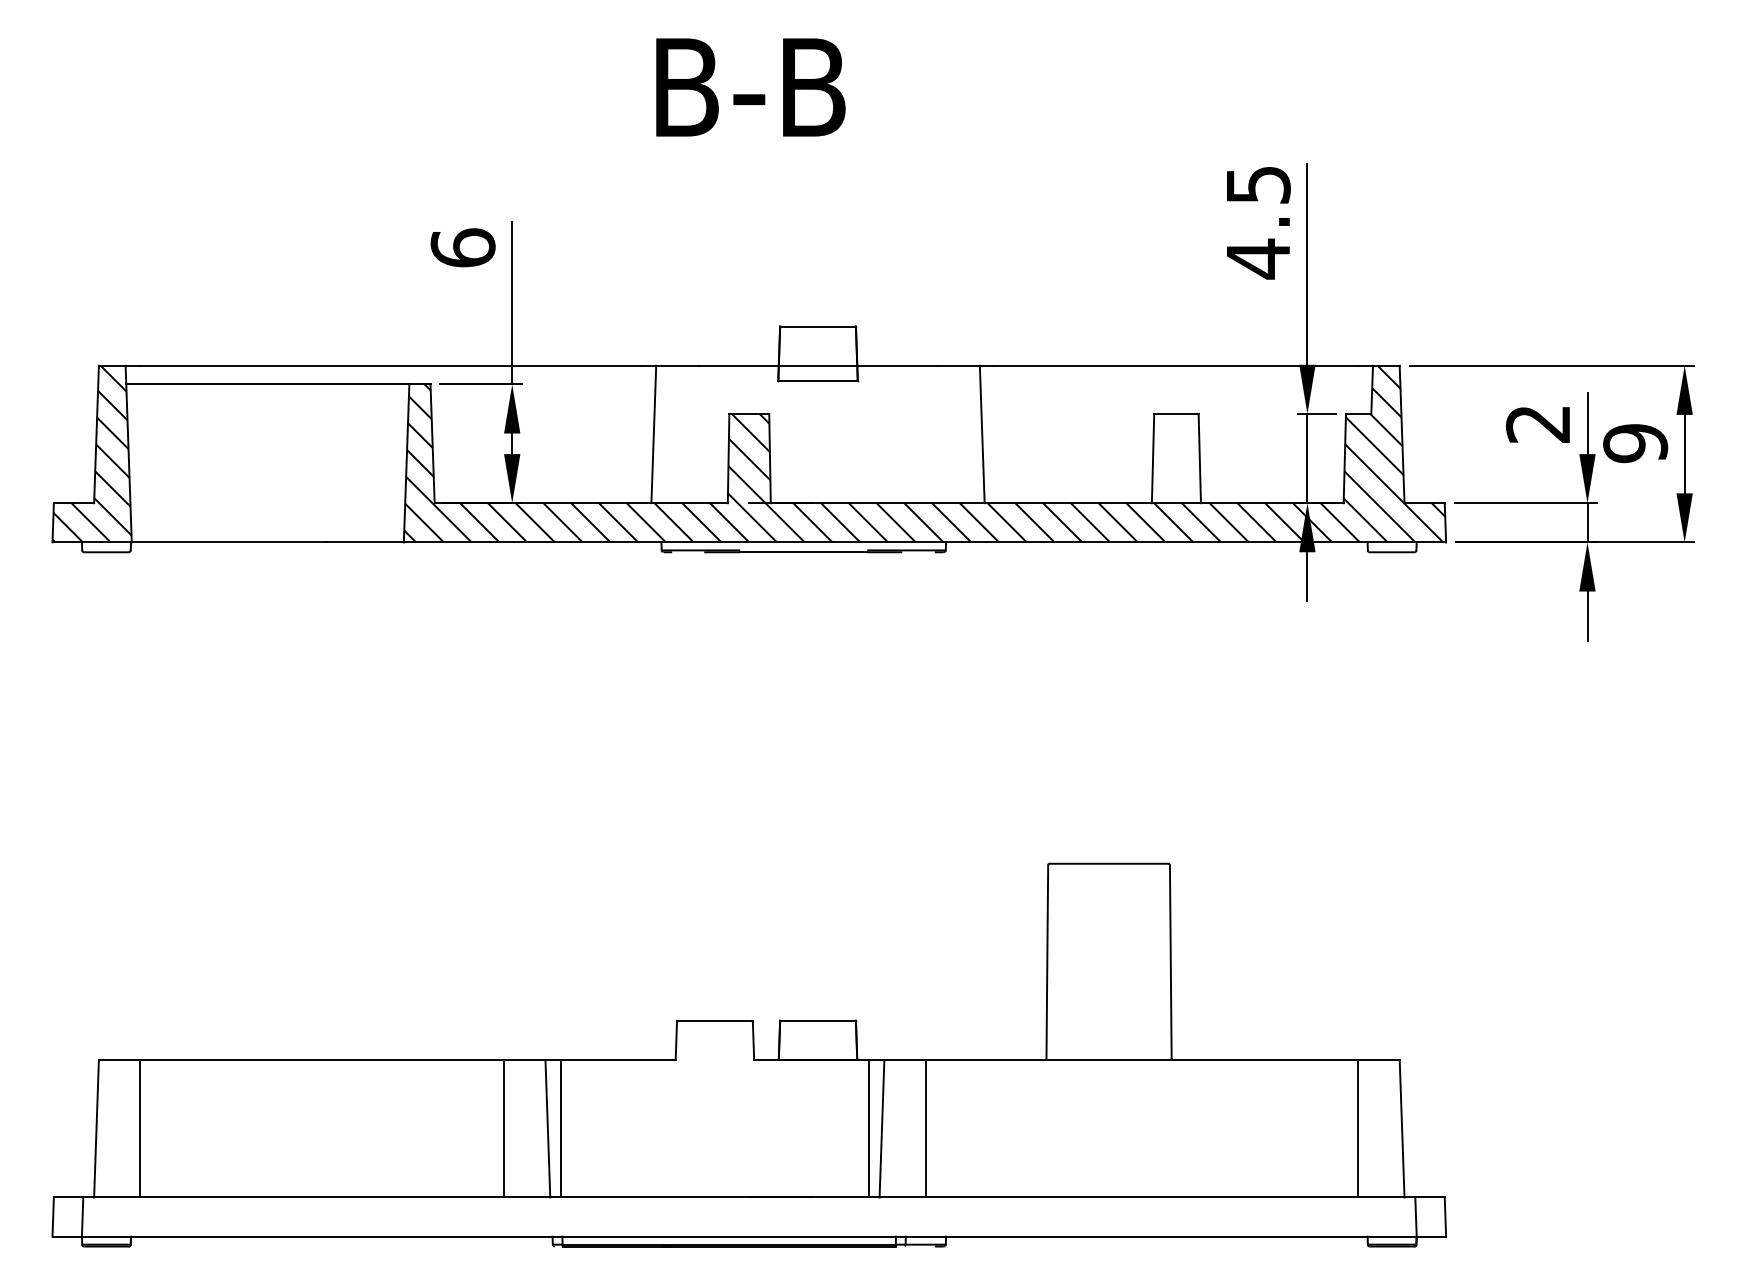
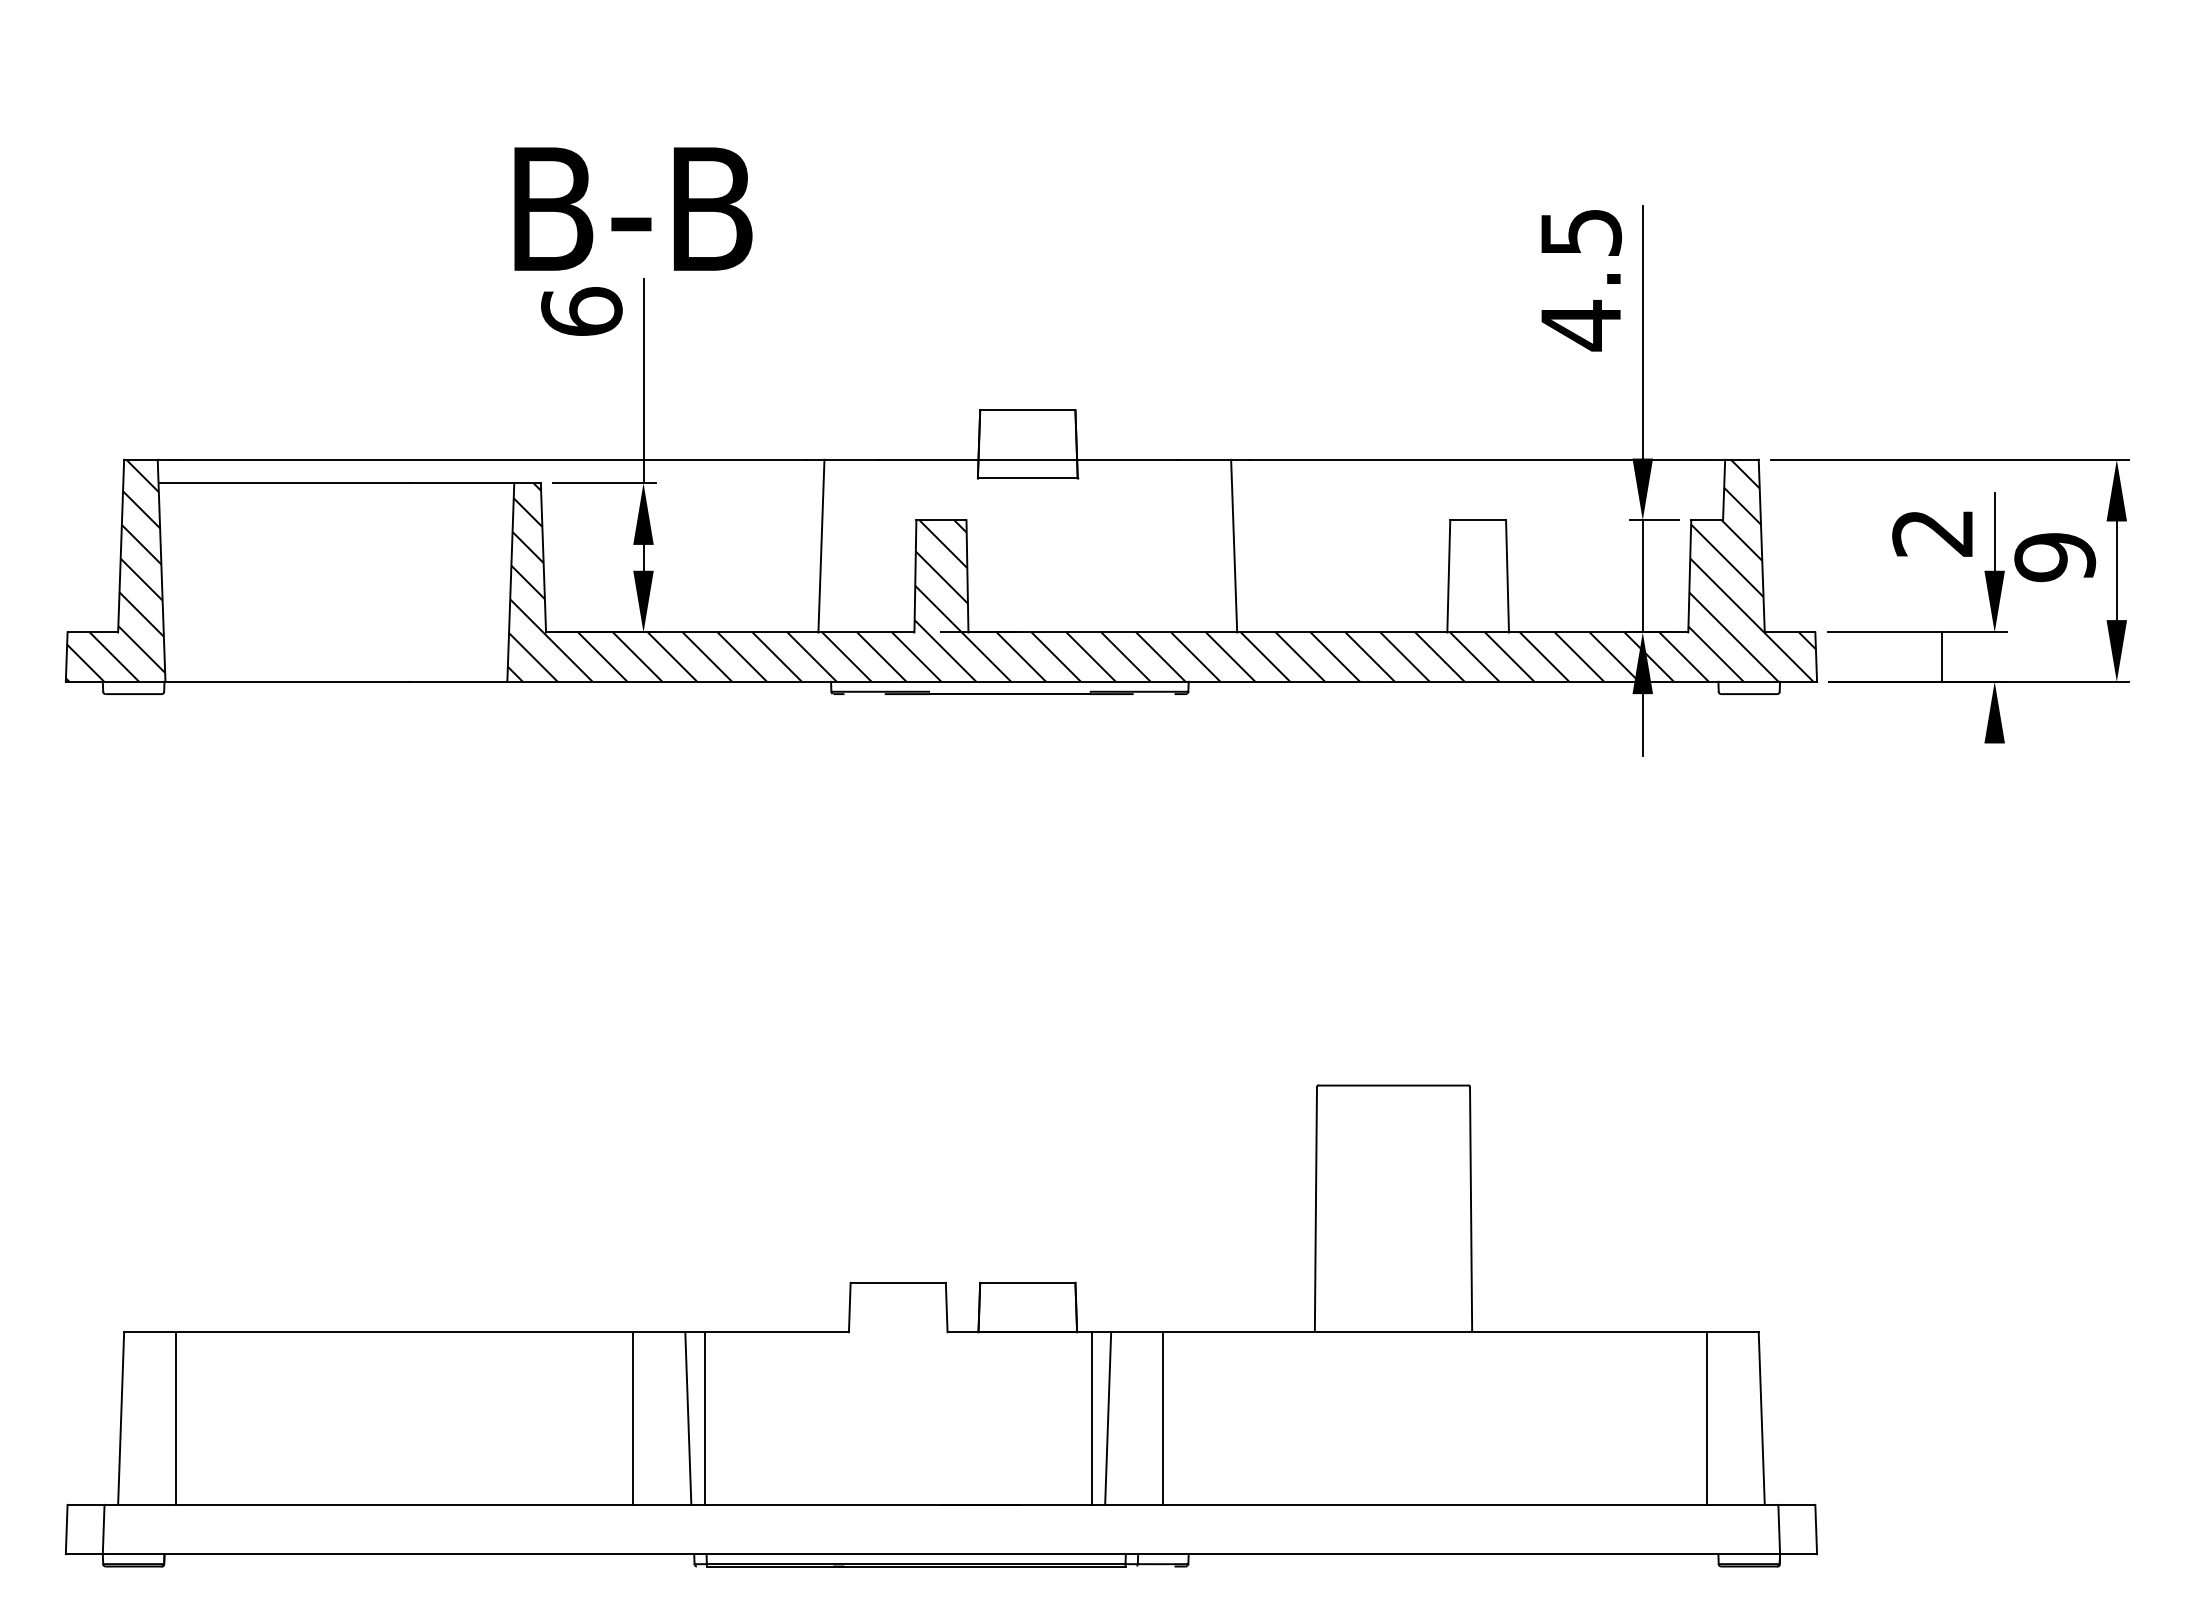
text: (750, 87) -> (633, 208), moved
line: (1587, 522) -> (1941, 656), moved
line: (1587, 616) -> (1994, 774), removed

